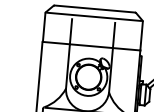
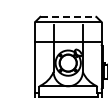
line: (95, 8) -> (68, 16), solid -> dashed

